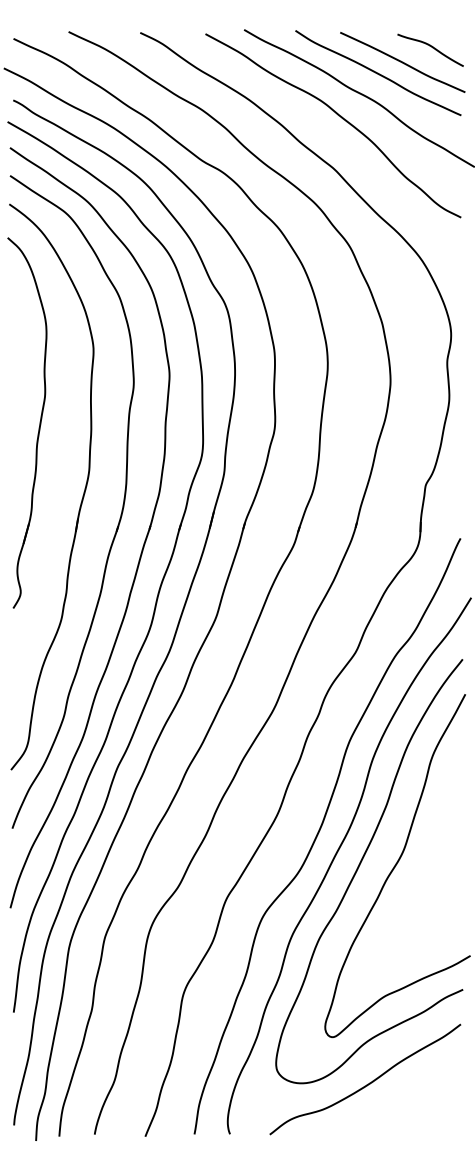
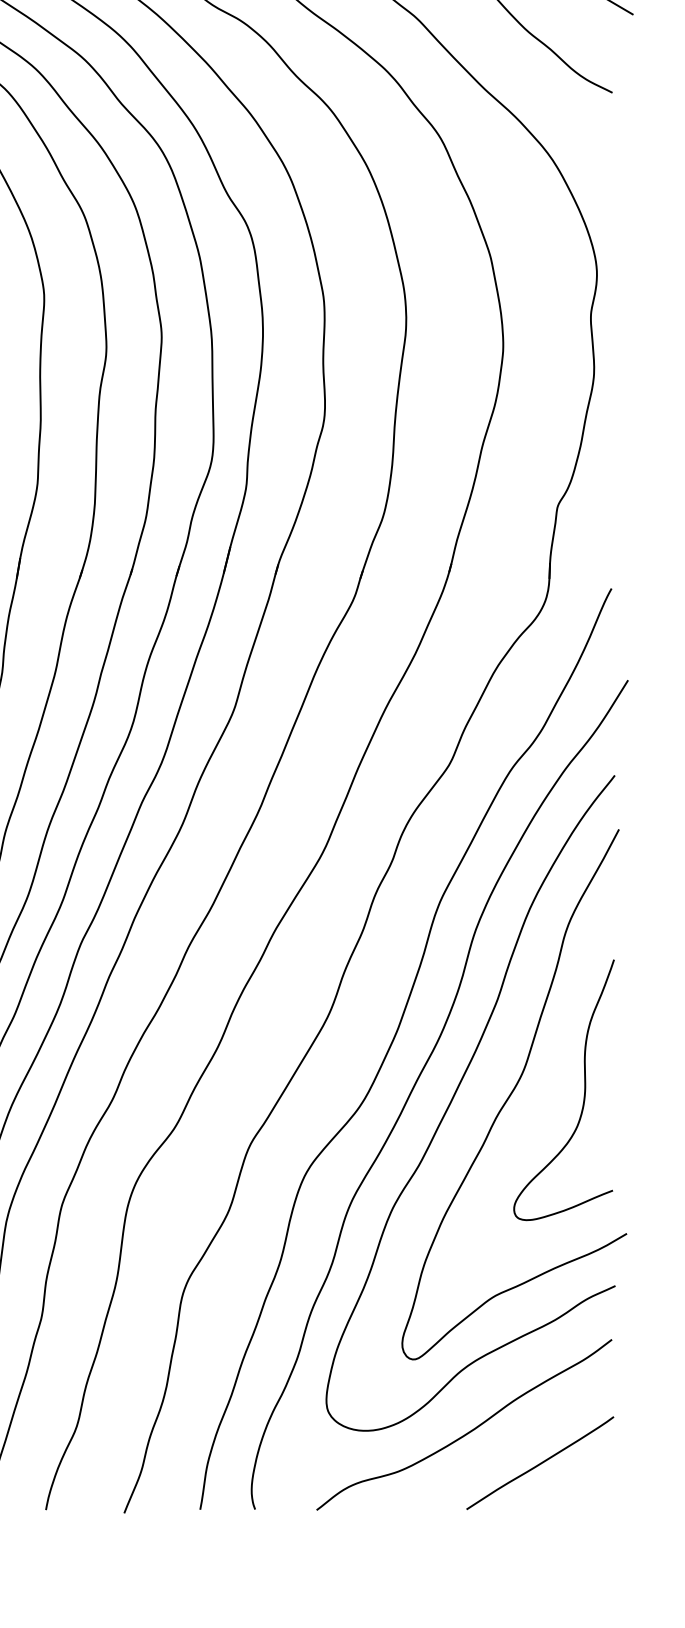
curve: (442, 862) -> (583, 1089), added
line: (414, 1103) -> (540, 1461), added

